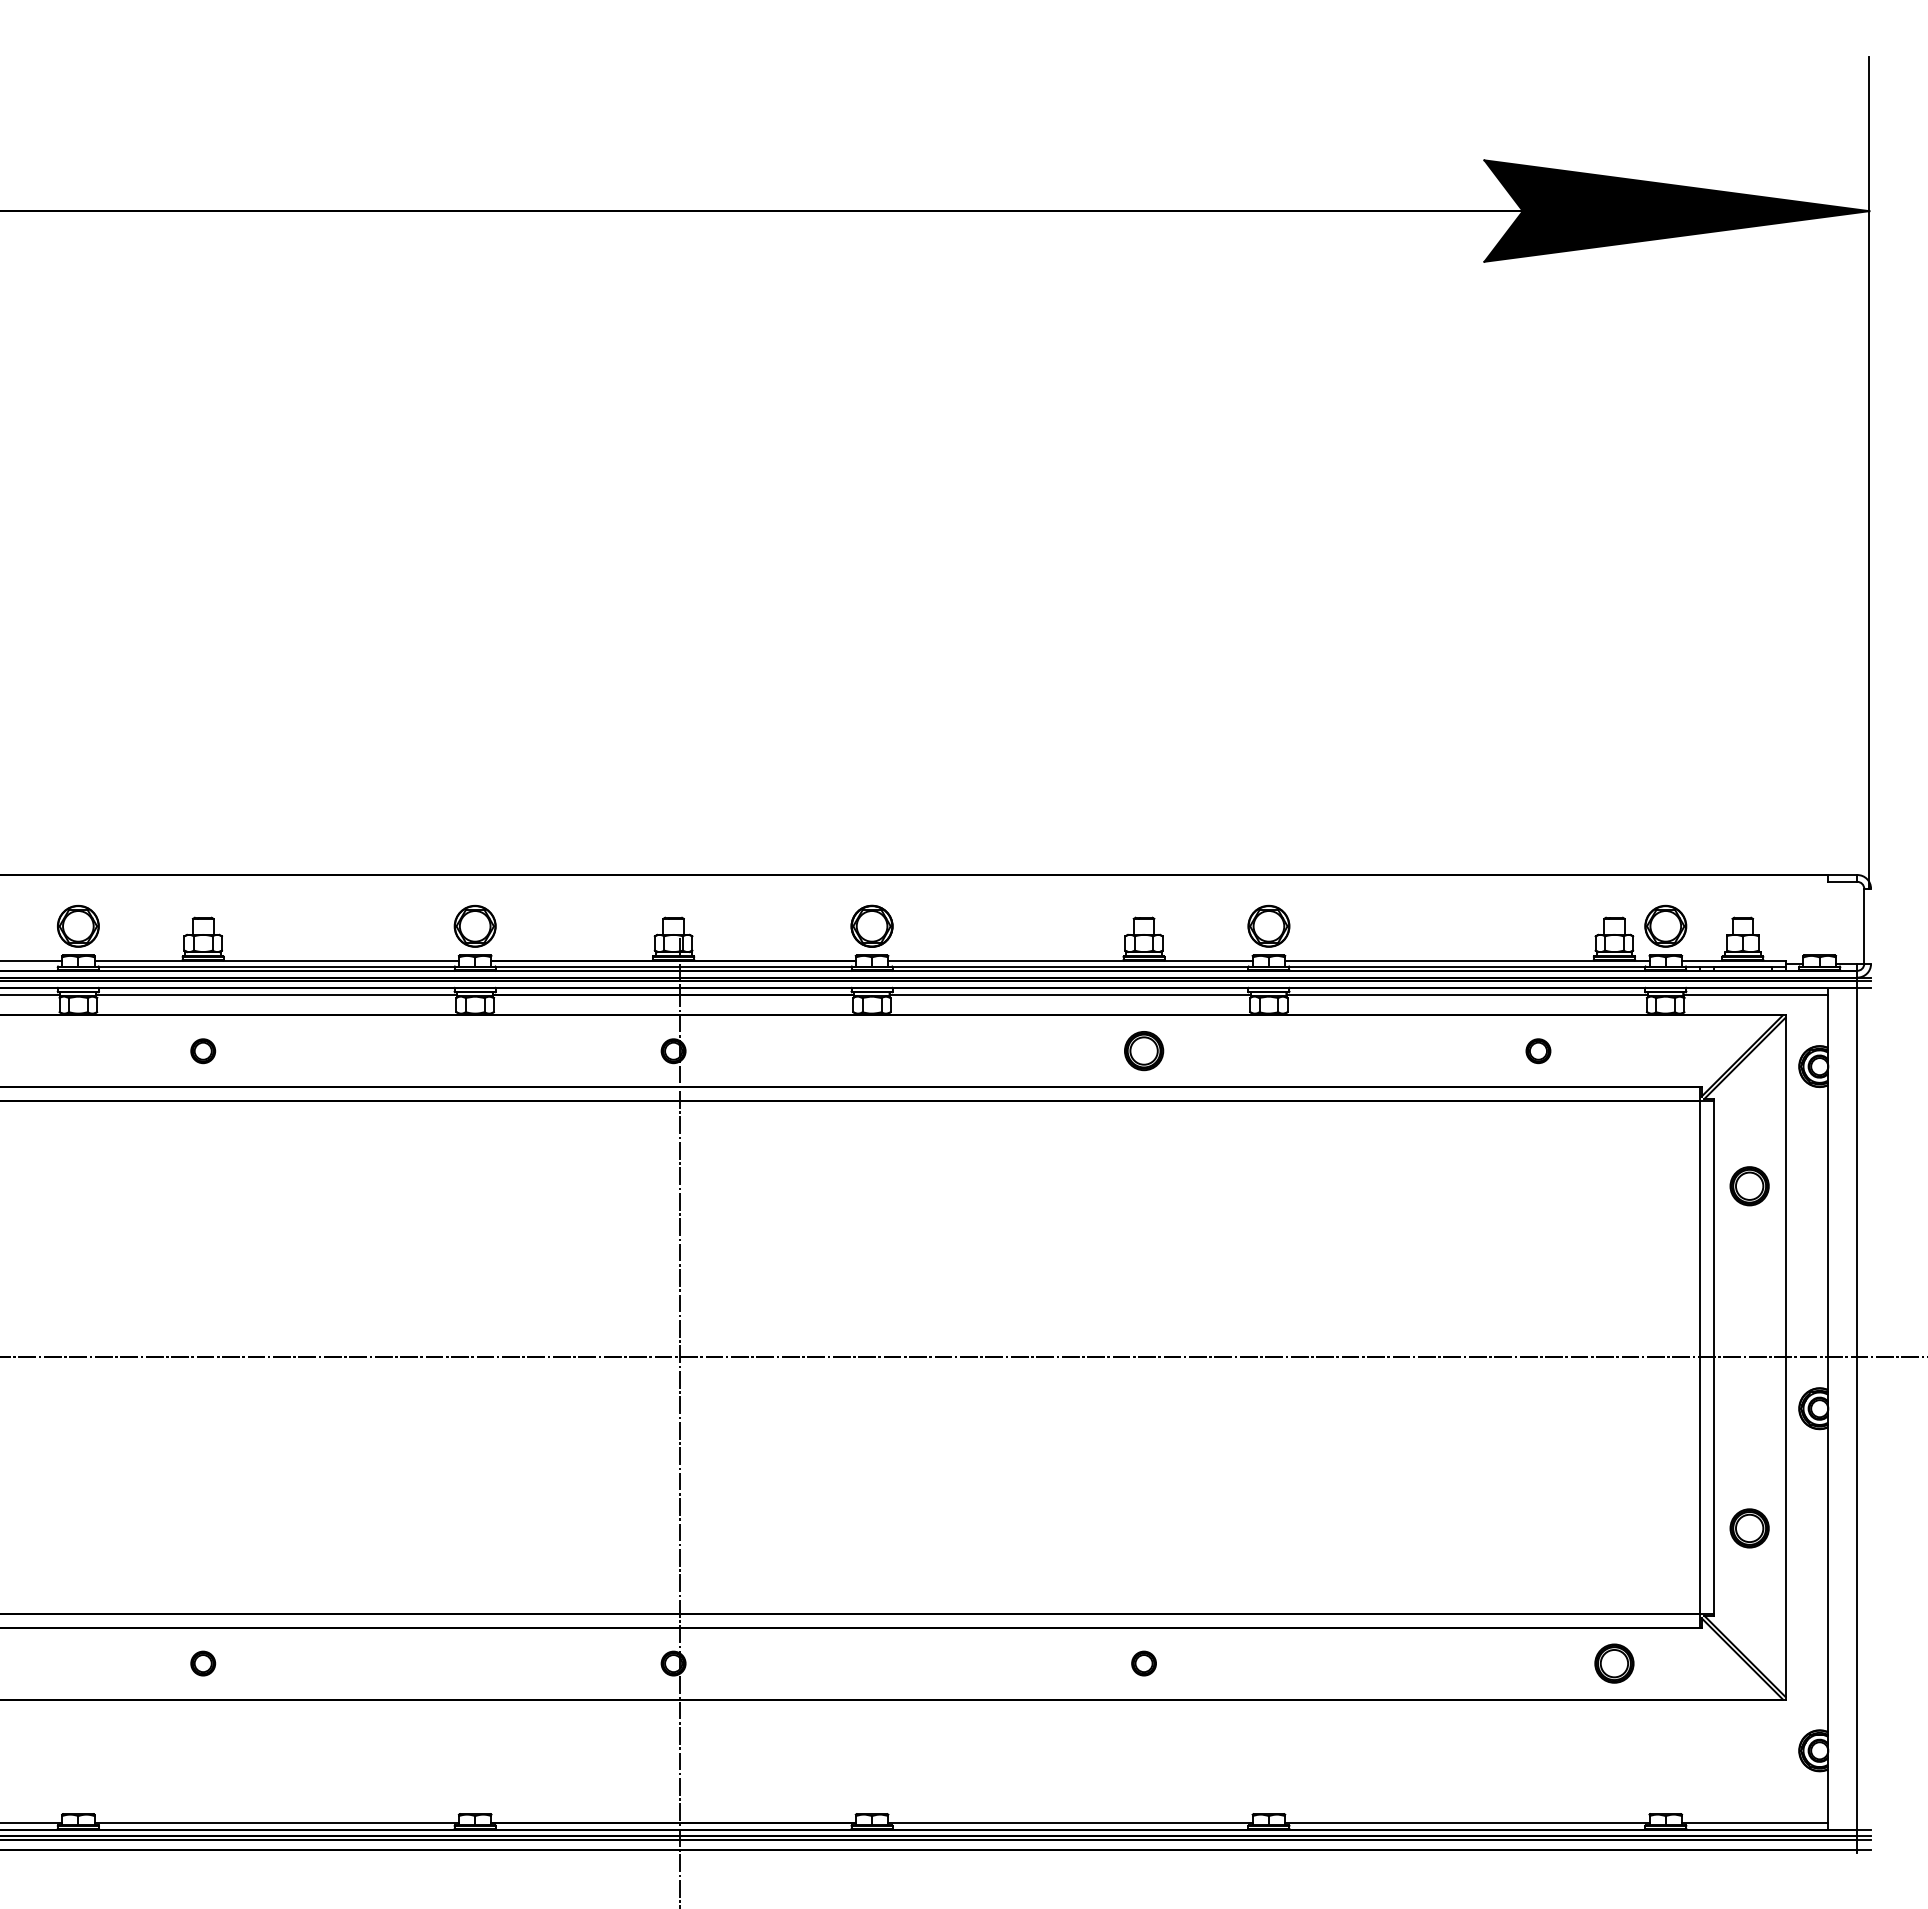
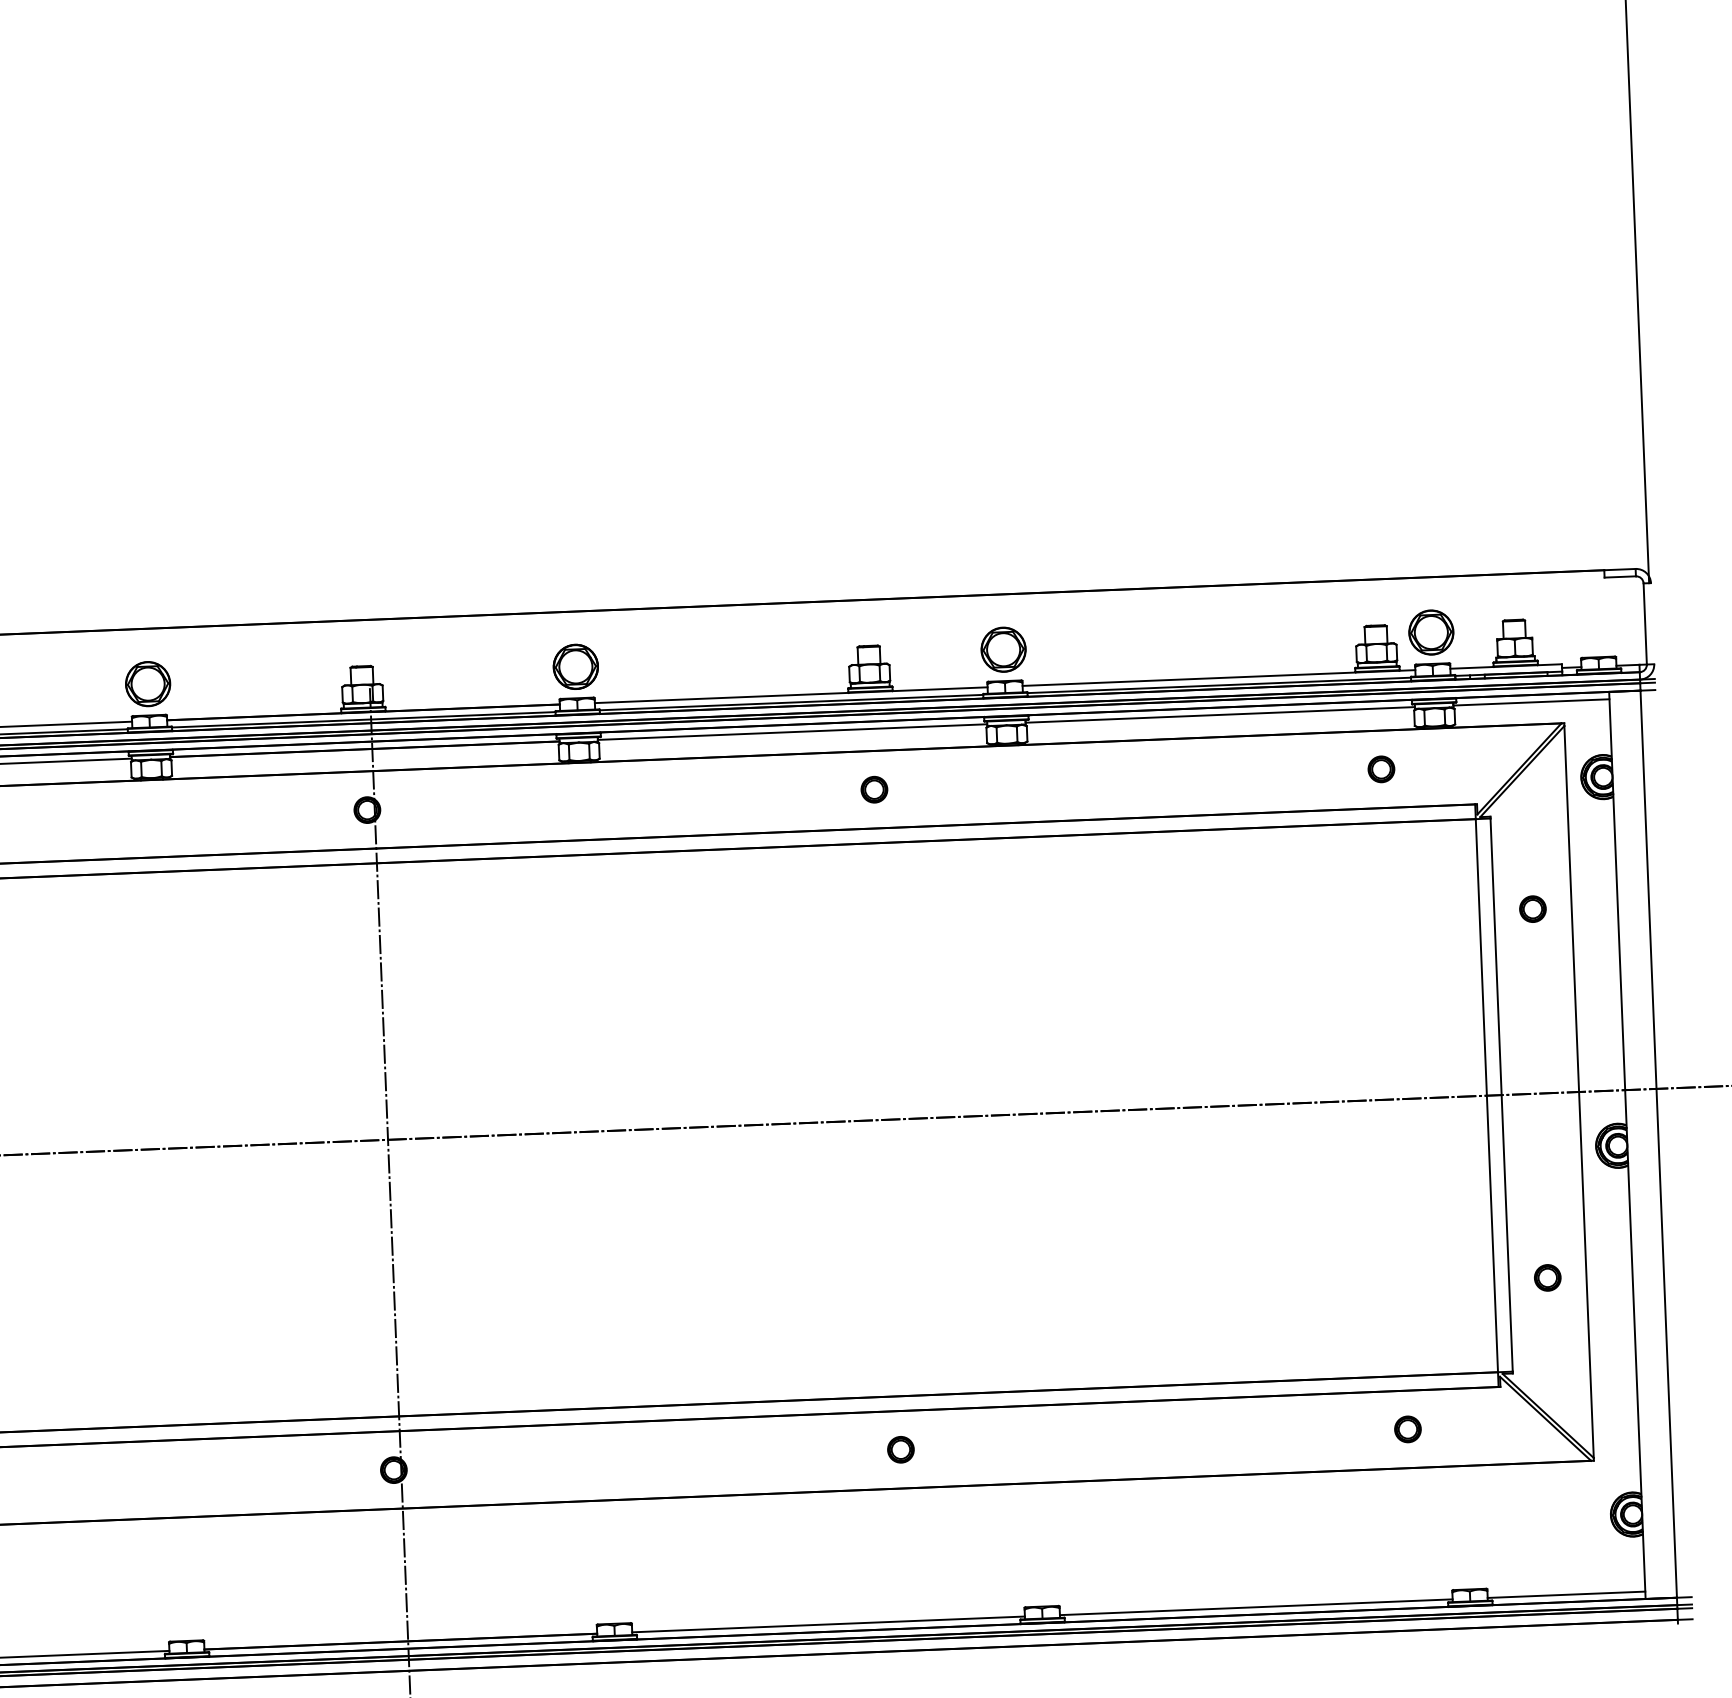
part: (1143, 1051) -> (873, 790), size x0.62
part: (1538, 1051) -> (1381, 769), moved
part: (1749, 1186) -> (1532, 909), size x0.62
part: (1749, 1528) -> (1547, 1277), size x0.62
part: (1614, 1663) -> (1407, 1429), size x0.62

